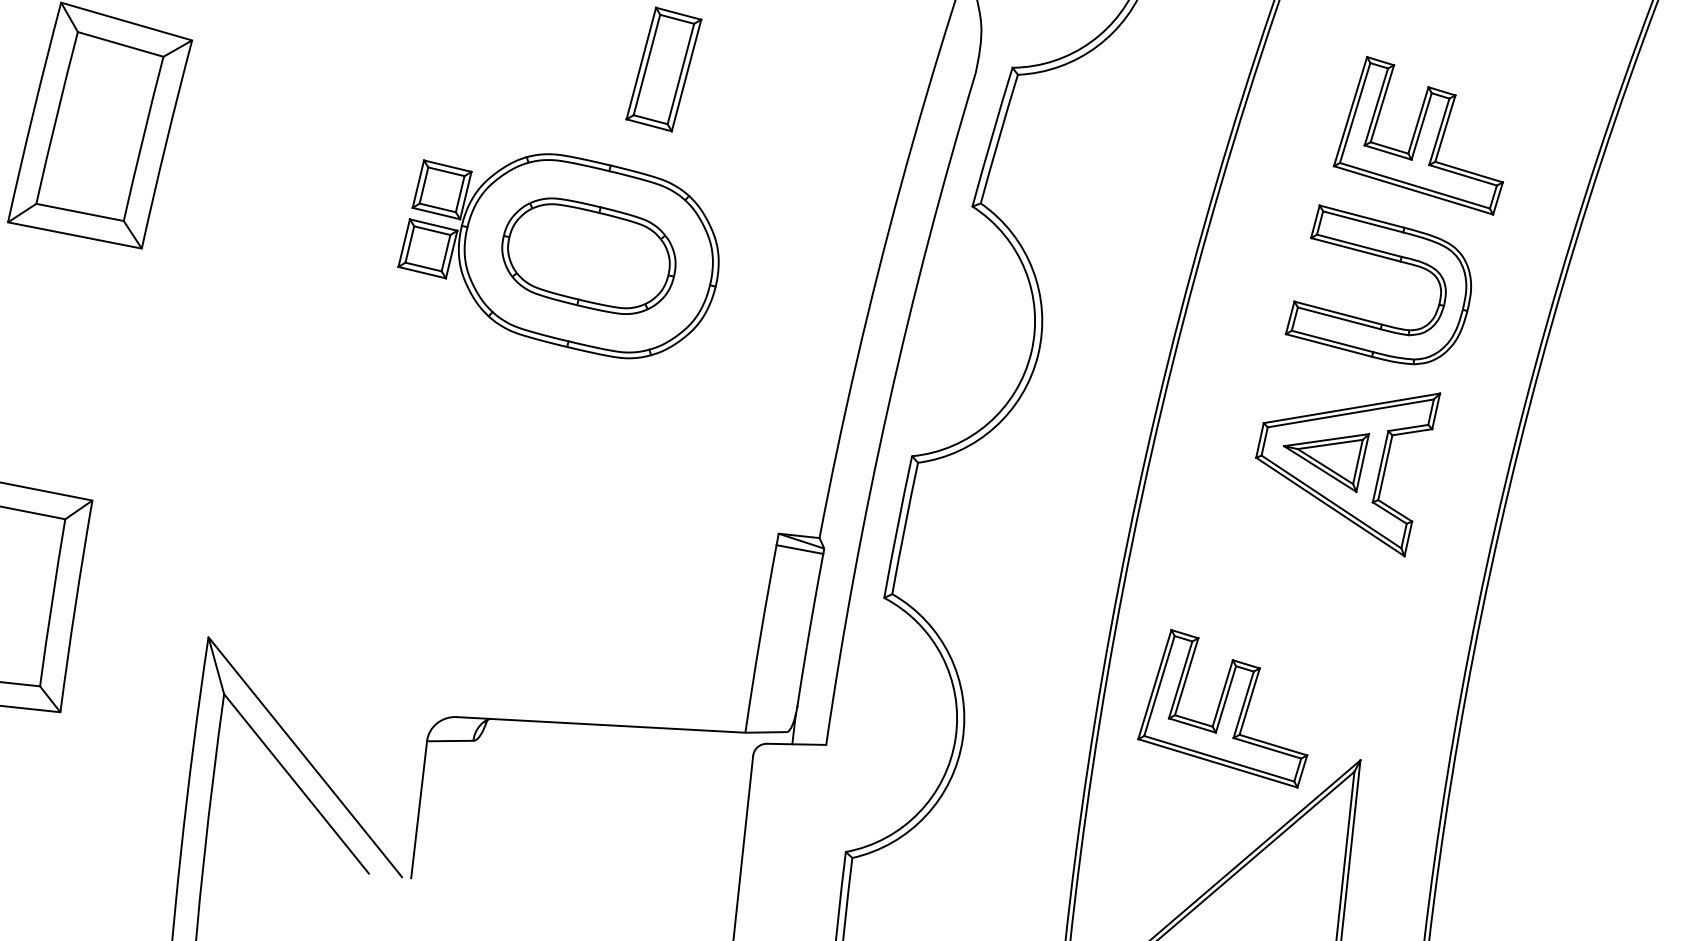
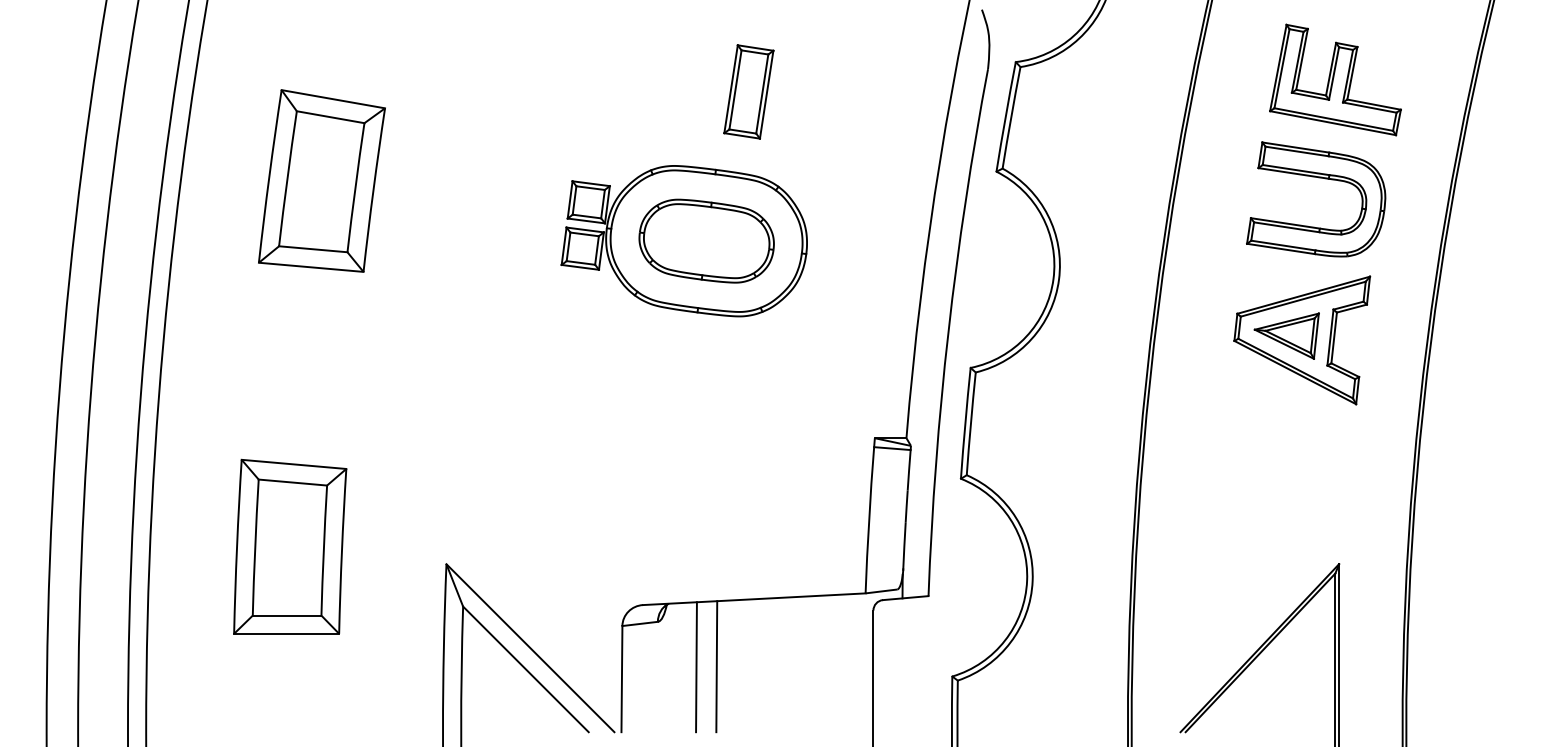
part: (1227, 707) -> (1232, 534), removed
line: (516, 805) -> (696, 667), added
line: (542, 806) -> (716, 666), added

